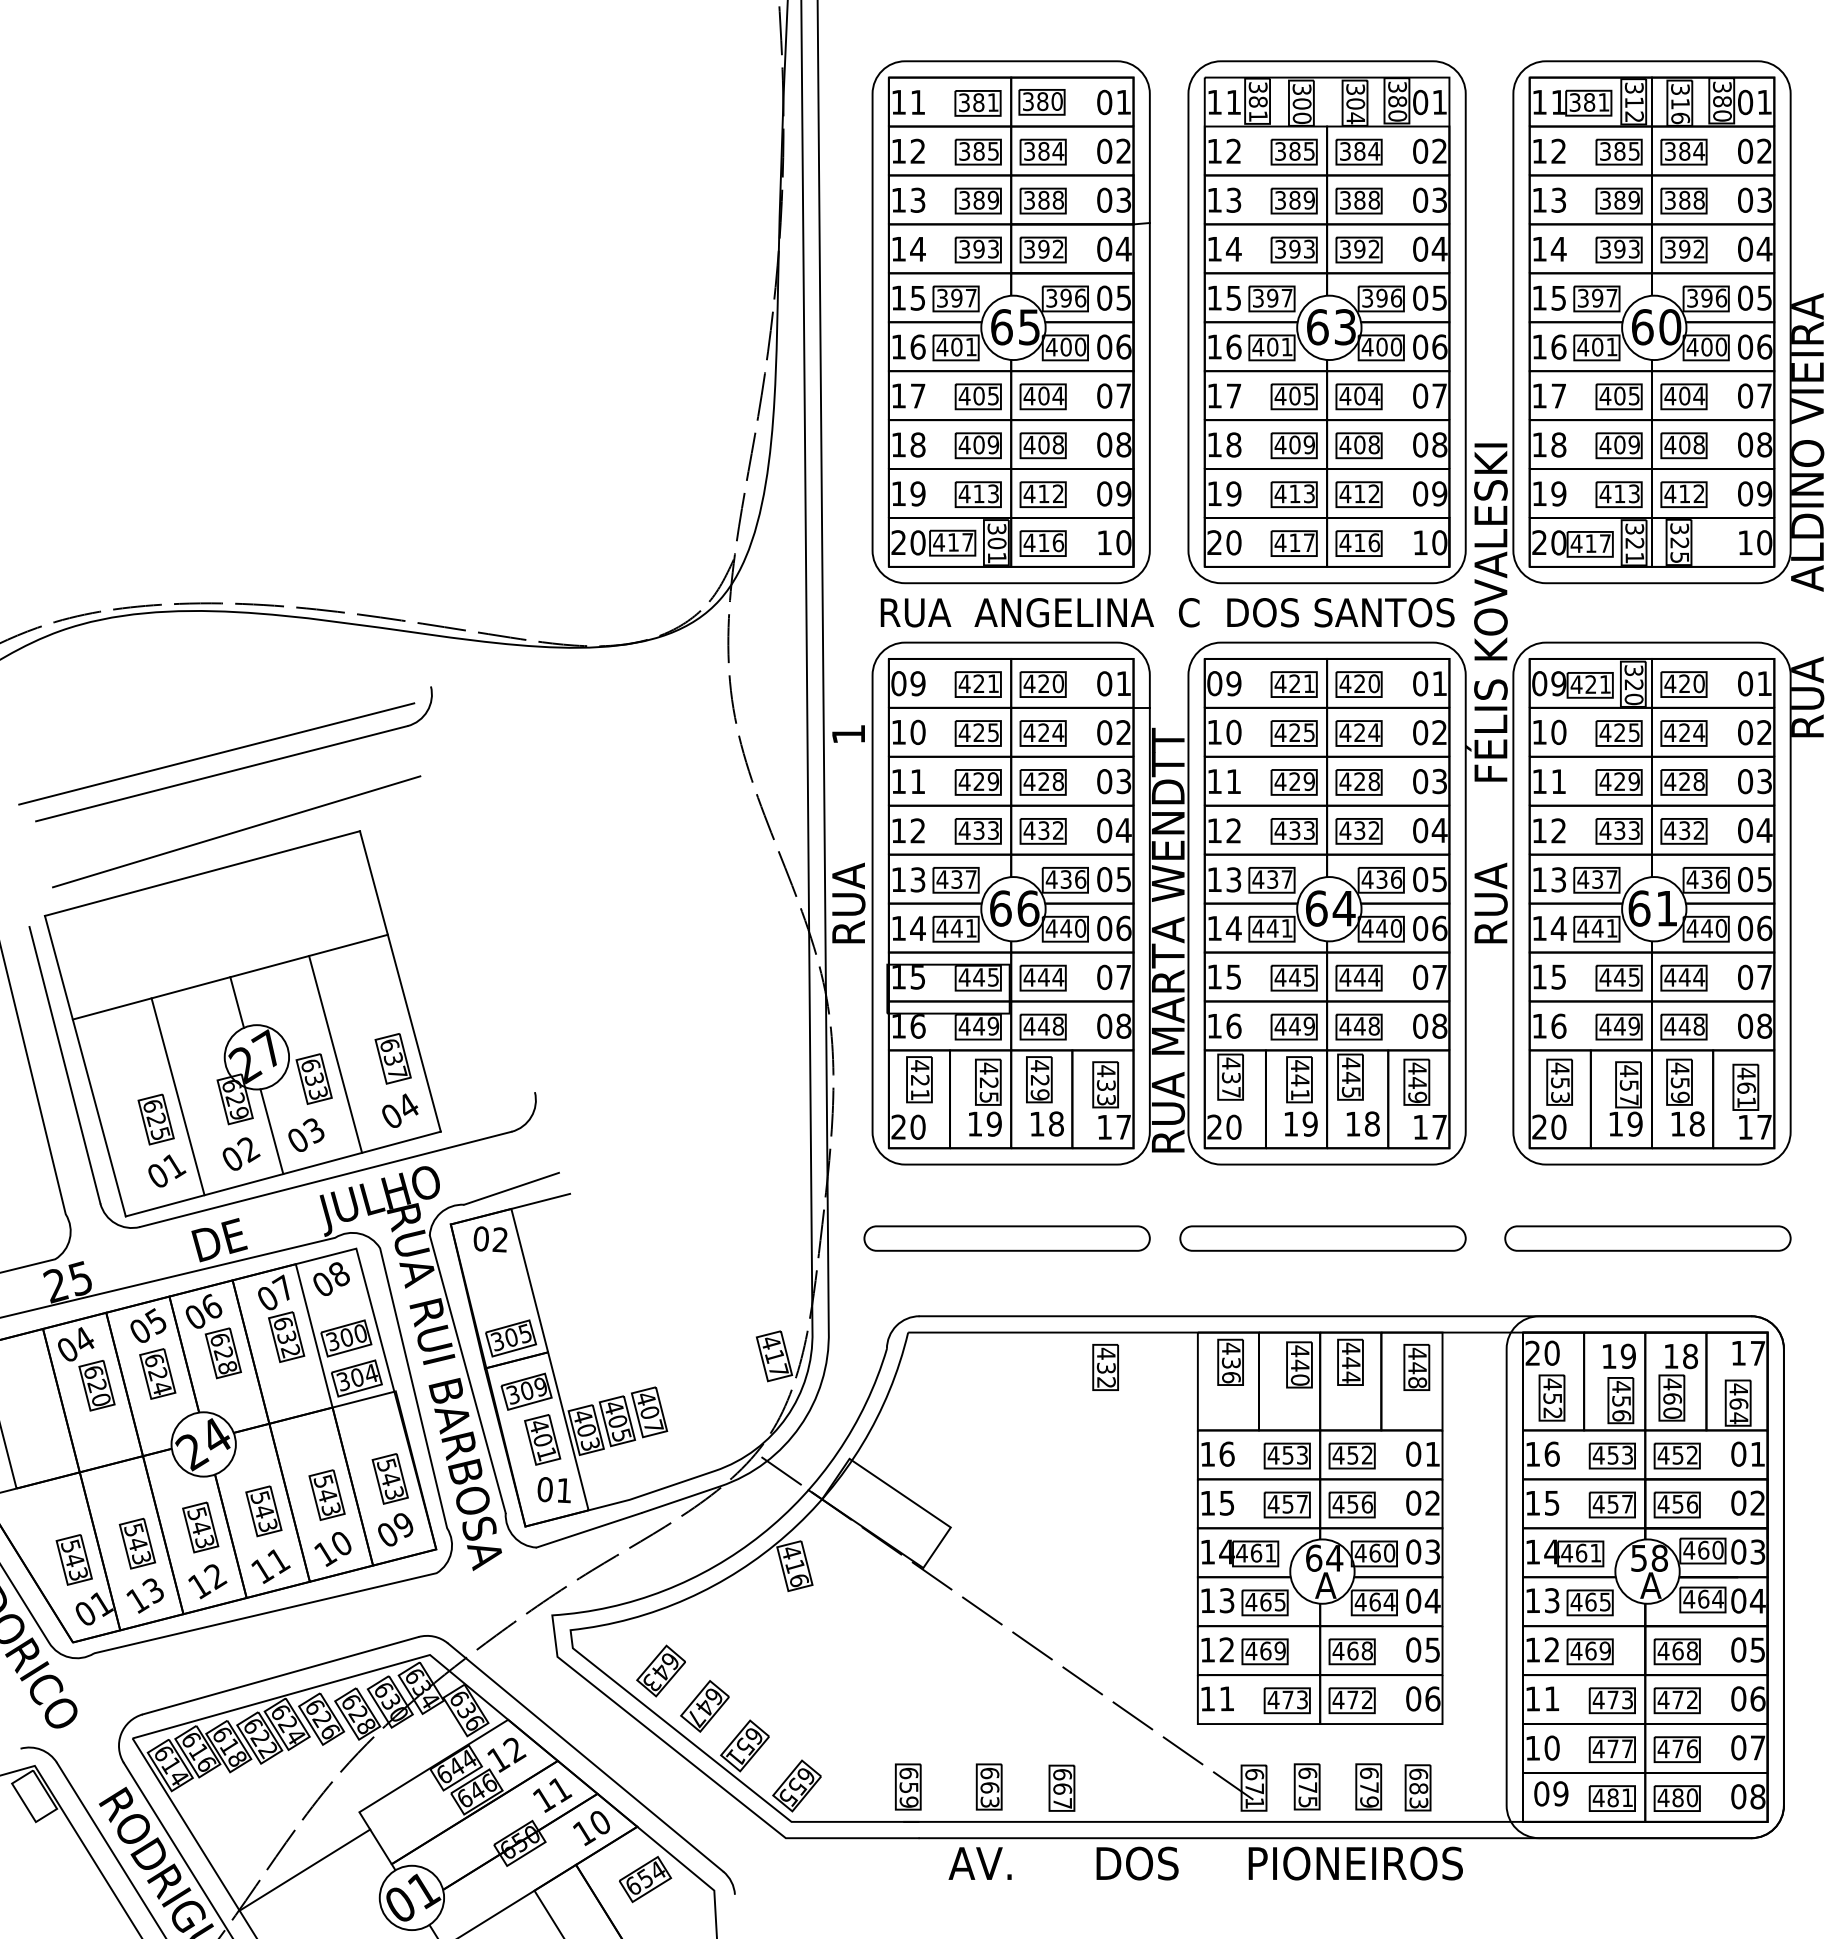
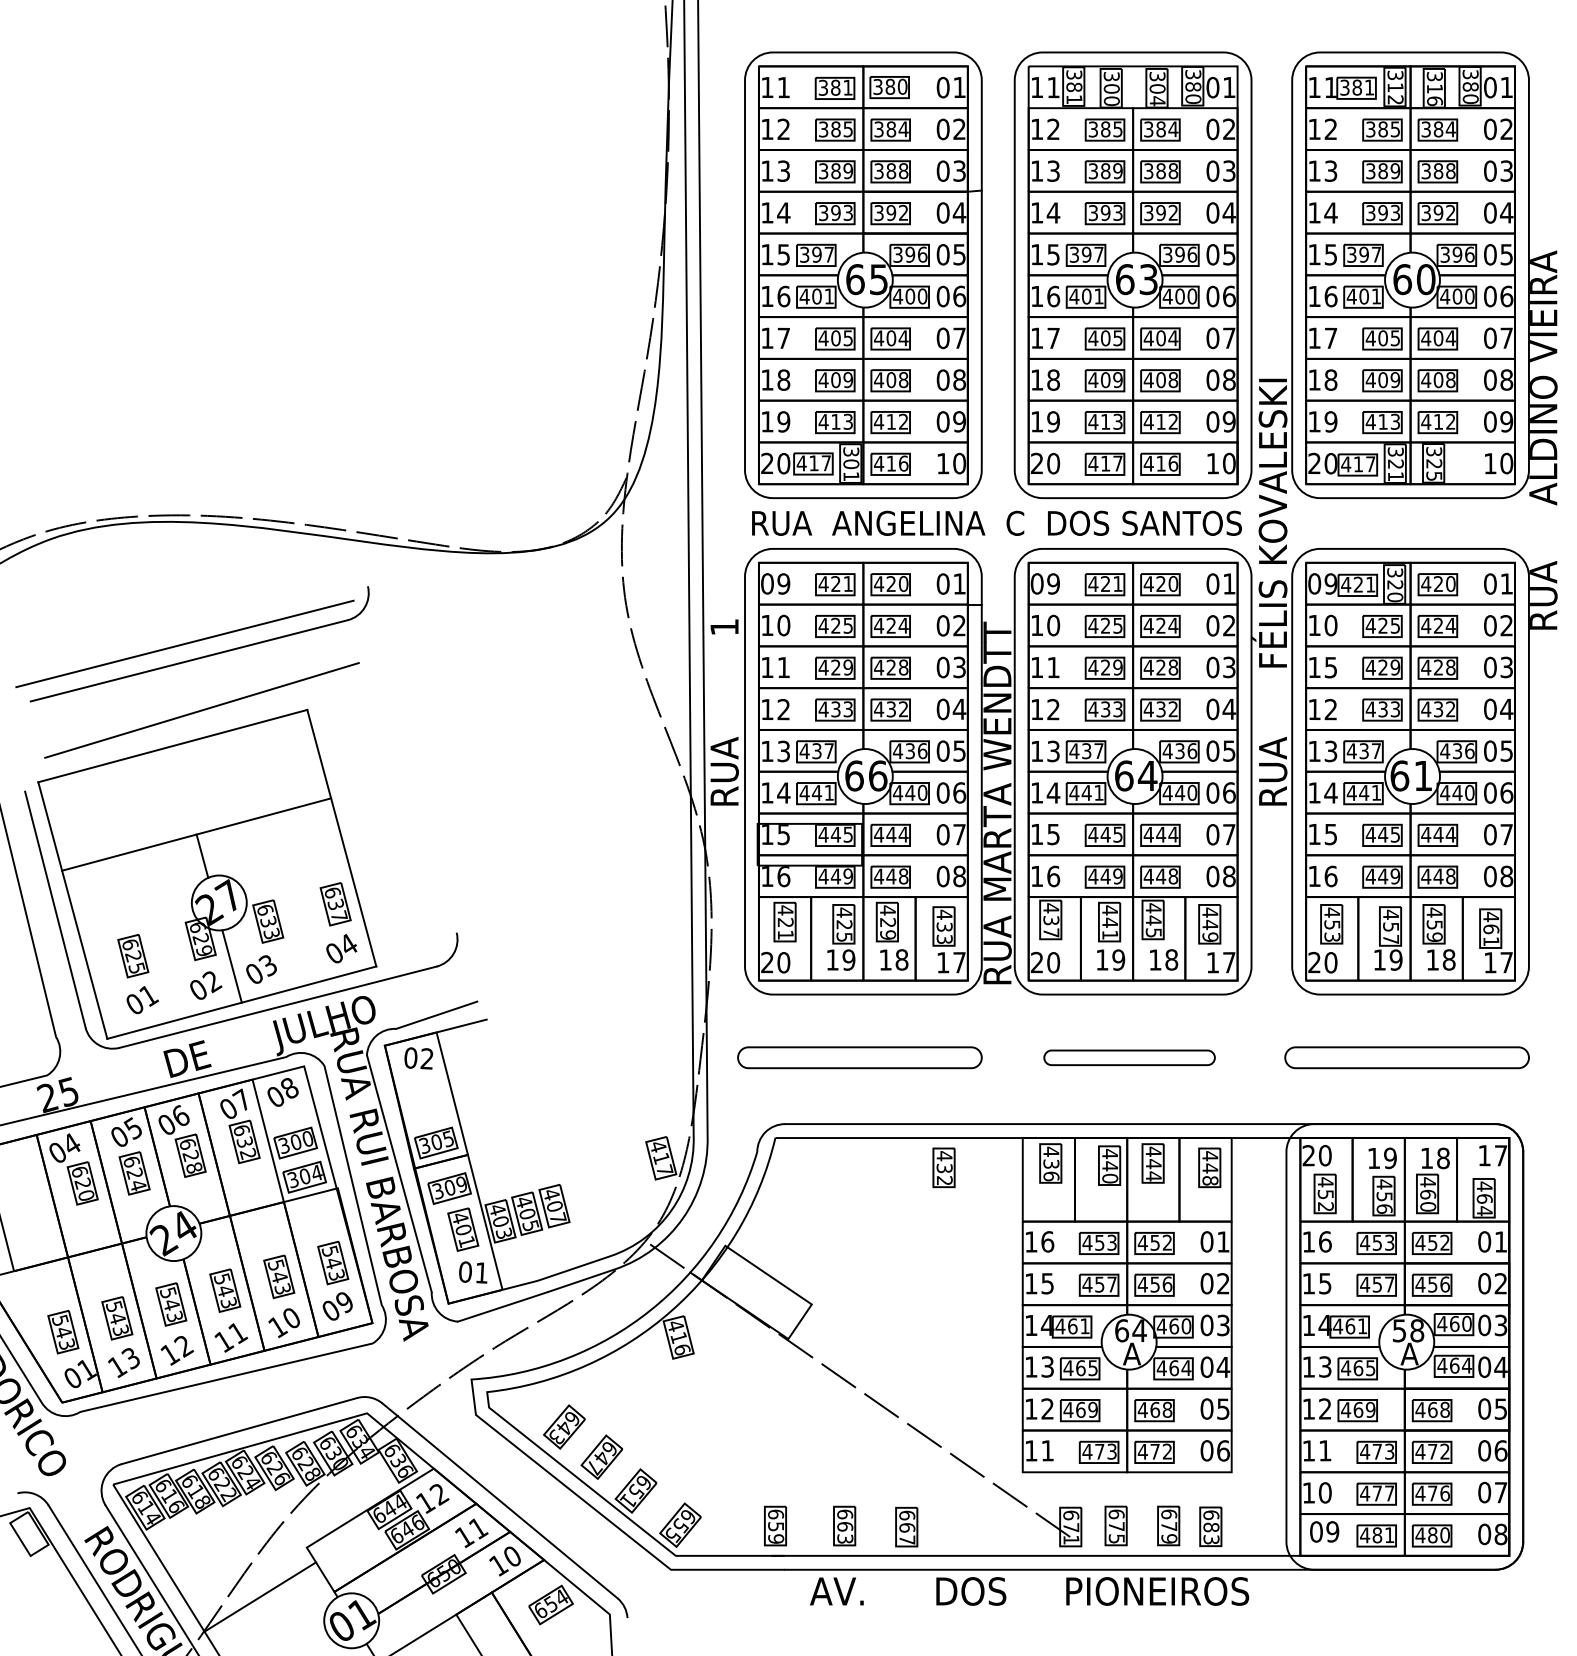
text: (1558, 781) -> (1330, 667), 11 -> 15
line: (335, 1054) -> (286, 900), removed
line: (177, 1096) -> (151, 936), removed
part: (1322, 1238) -> (1129, 1057), size x0.7

